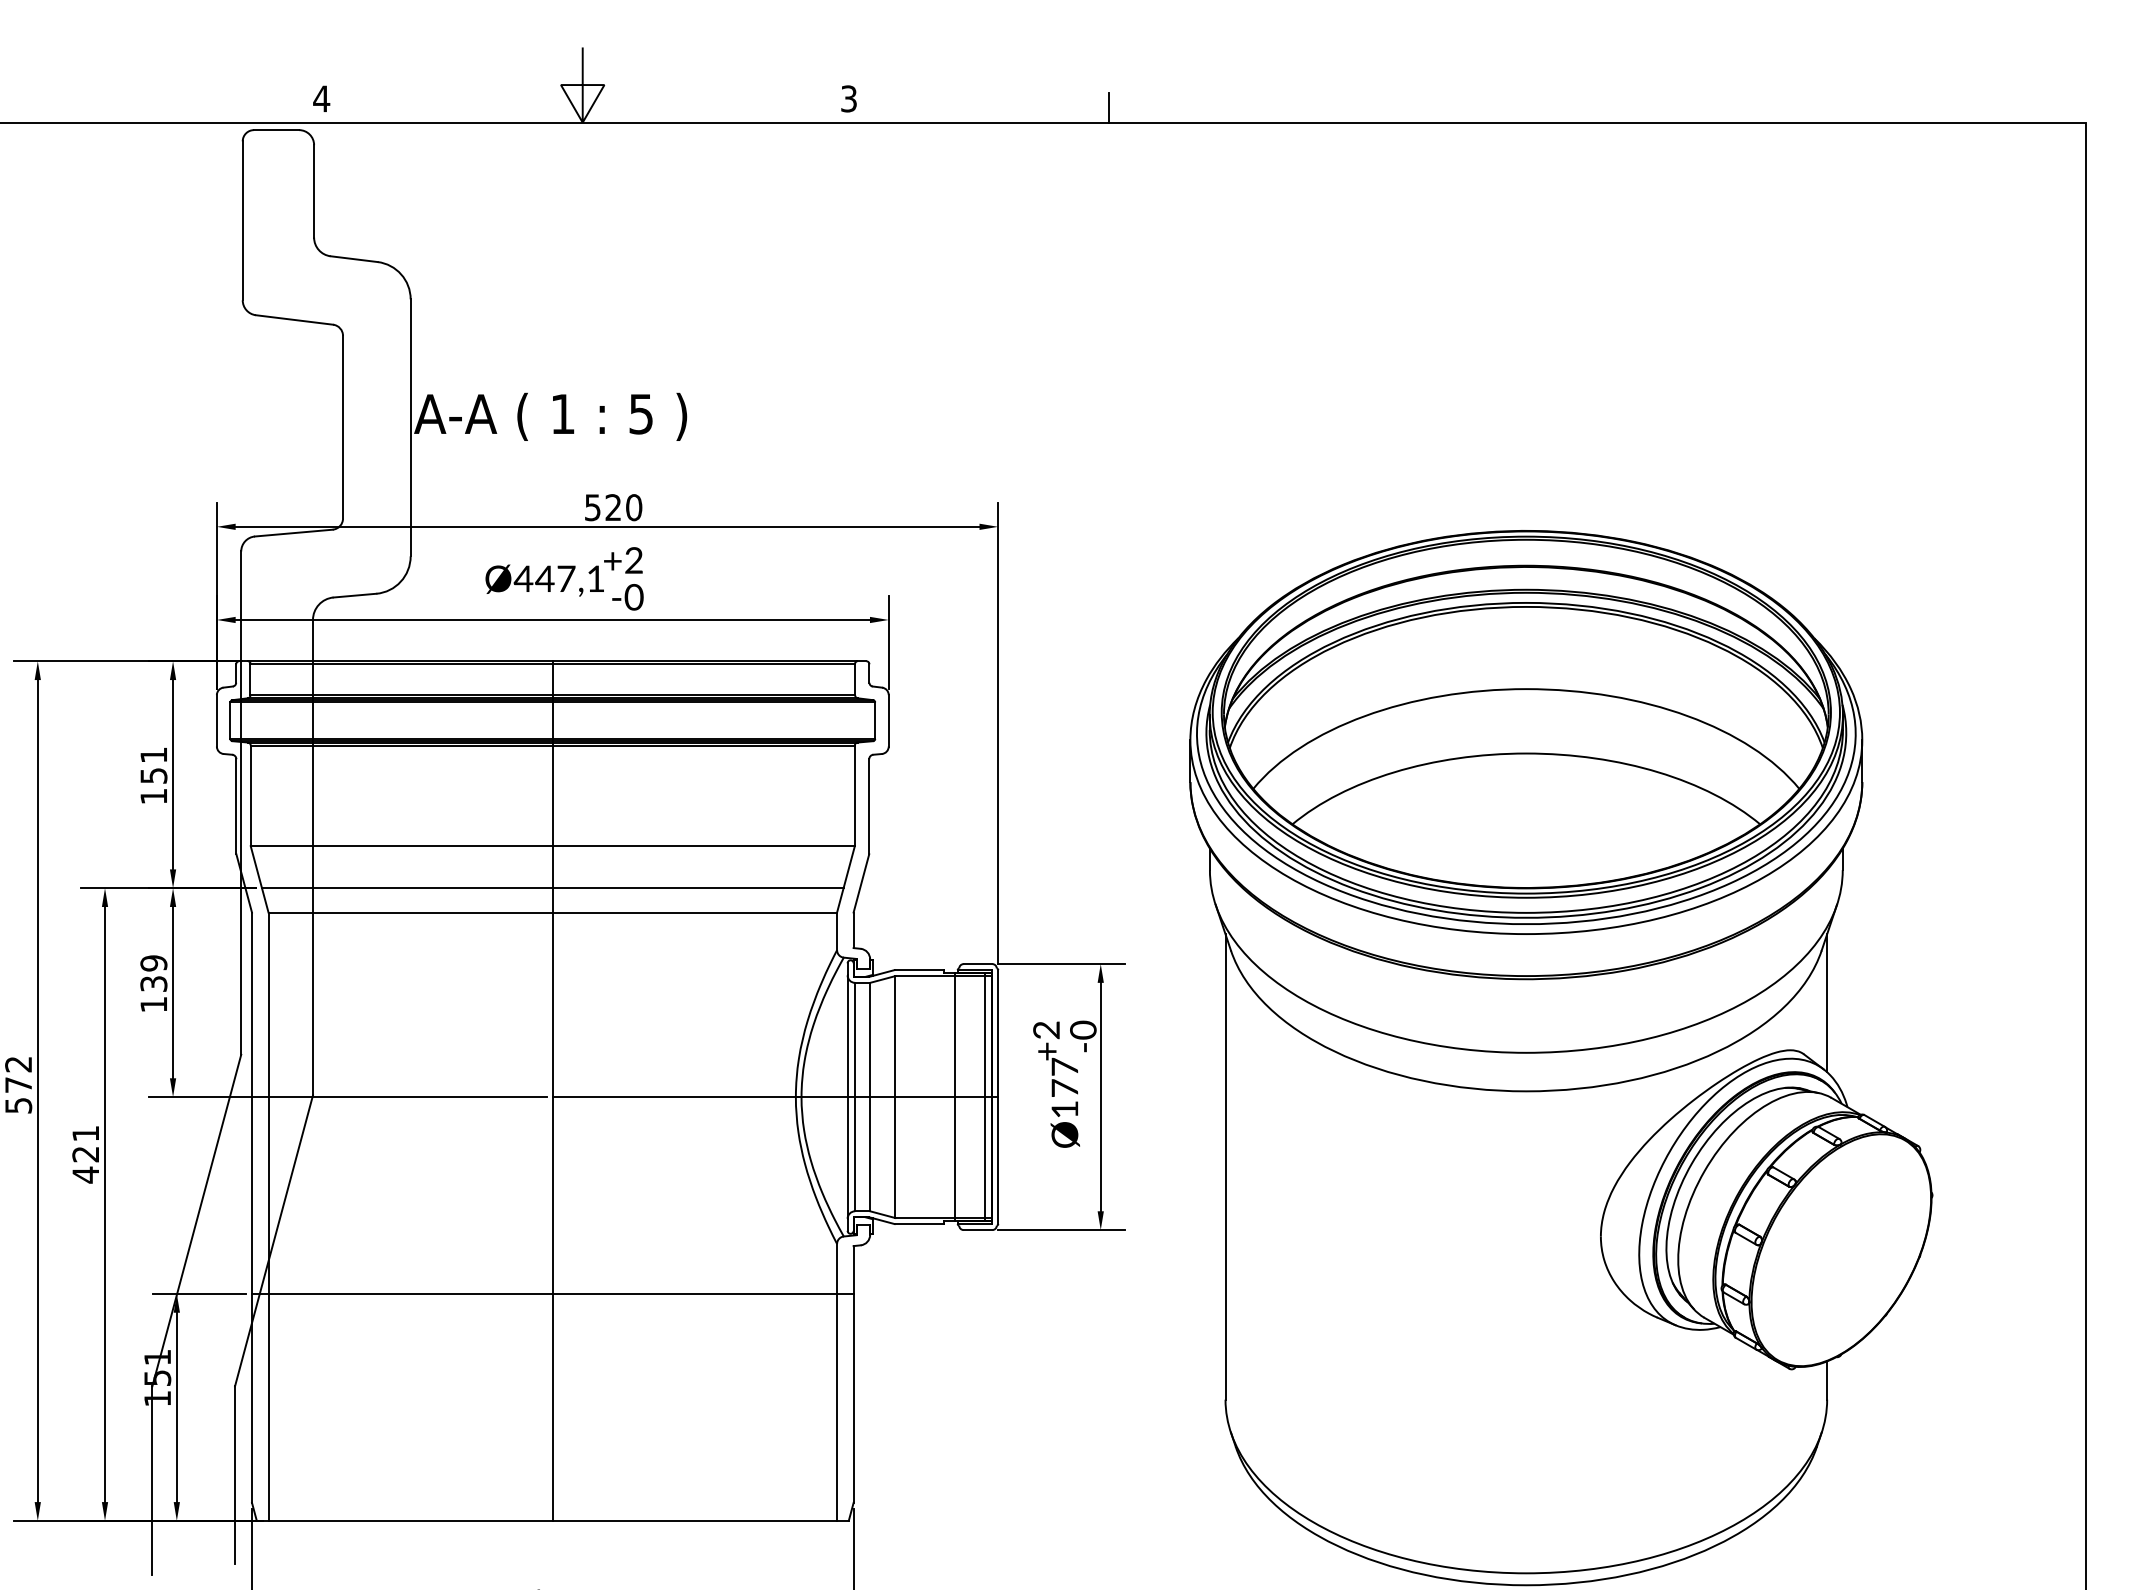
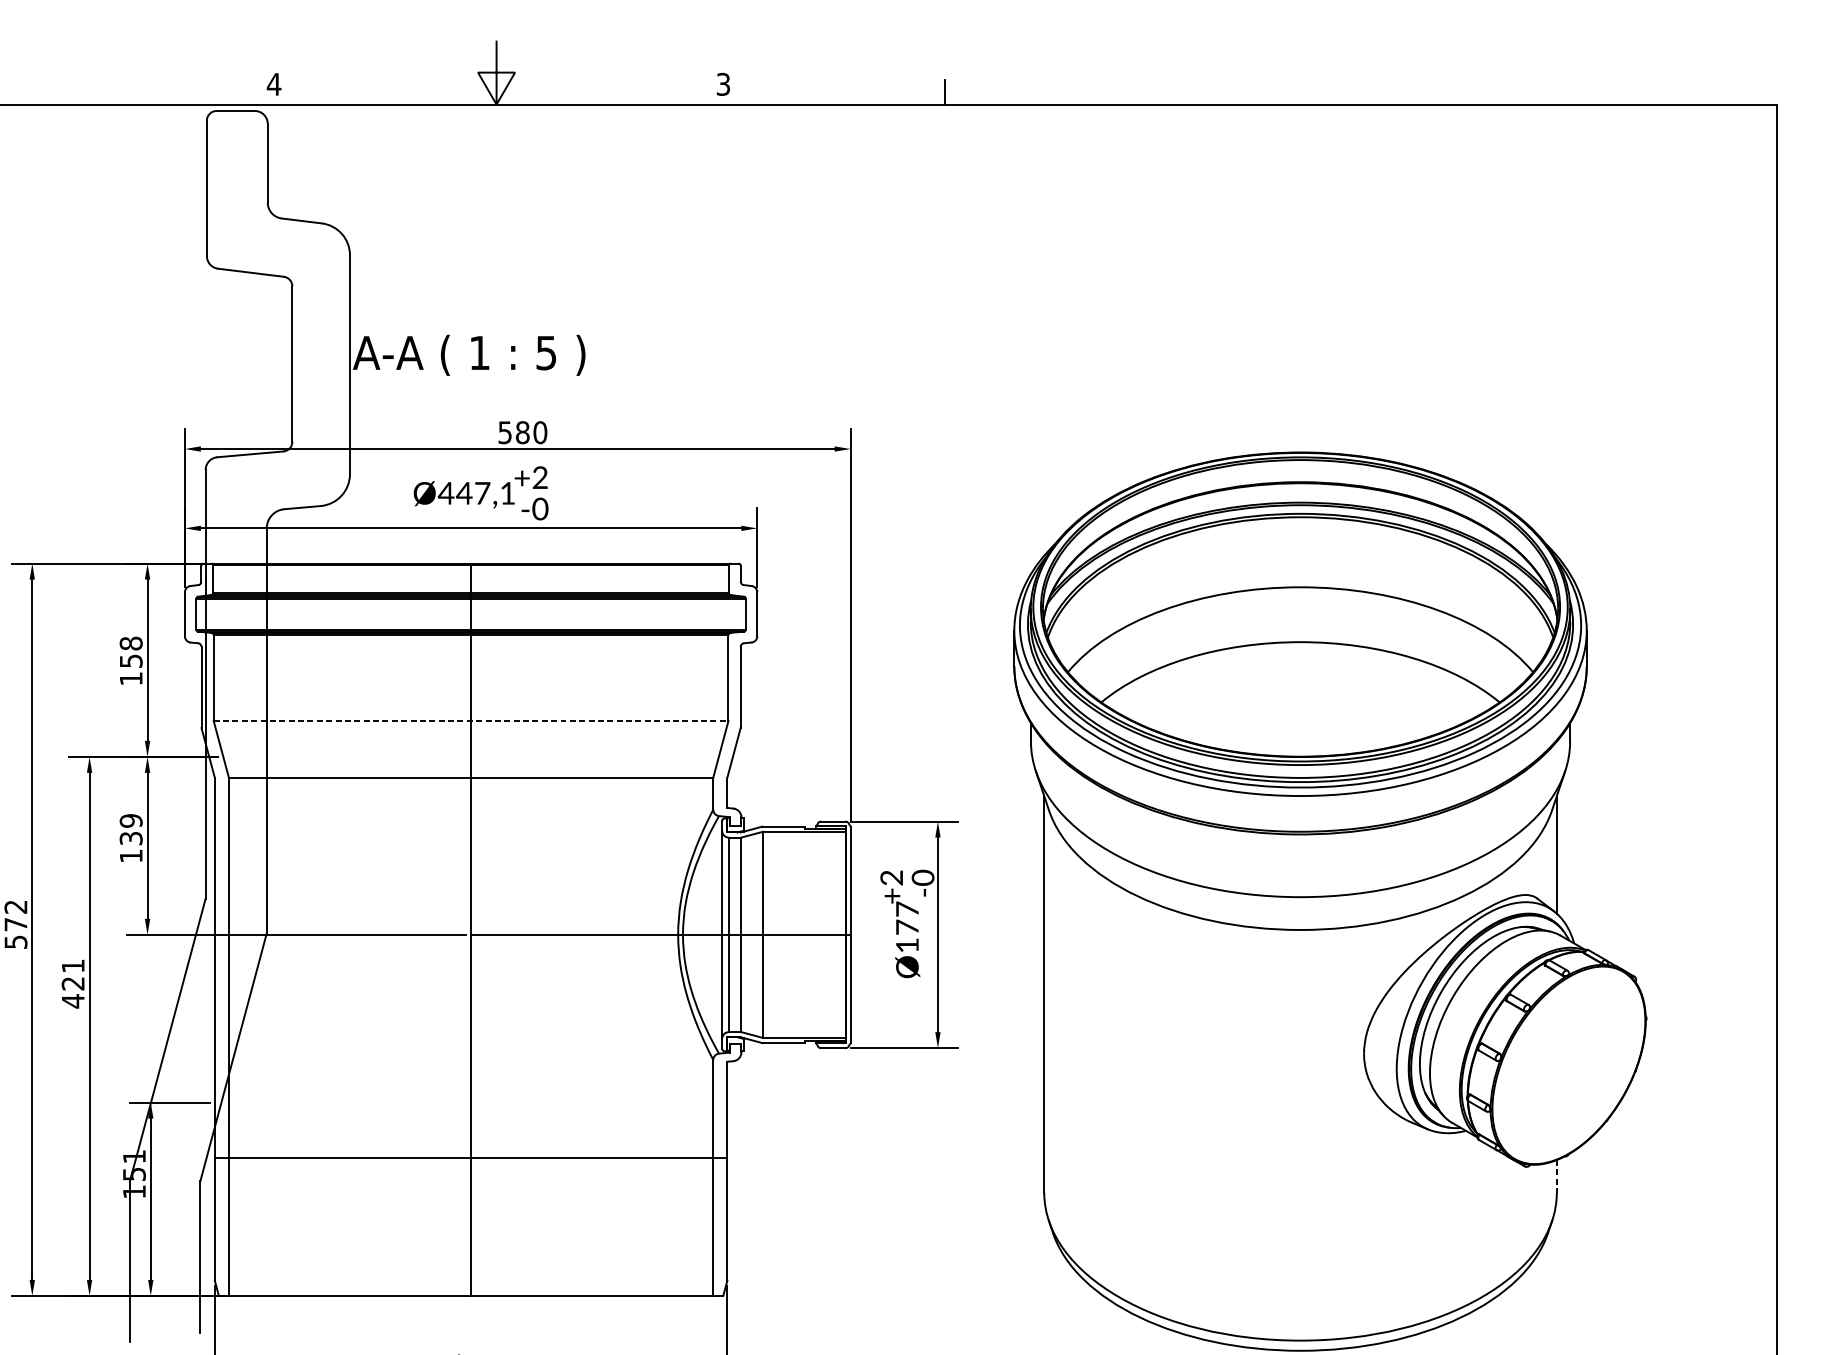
text: (613, 507) -> (522, 432), 520 -> 580
text: (153, 755) -> (130, 643), 151 -> 158
line: (553, 846) -> (471, 721), solid -> dashed
line: (552, 888) -> (470, 757), removed
line: (954, 1097) -> (813, 935), removed
line: (984, 1097) -> (838, 935), removed
line: (552, 1293) -> (470, 1157), moved
line: (1827, 1381) -> (1557, 1177), solid -> dashed

